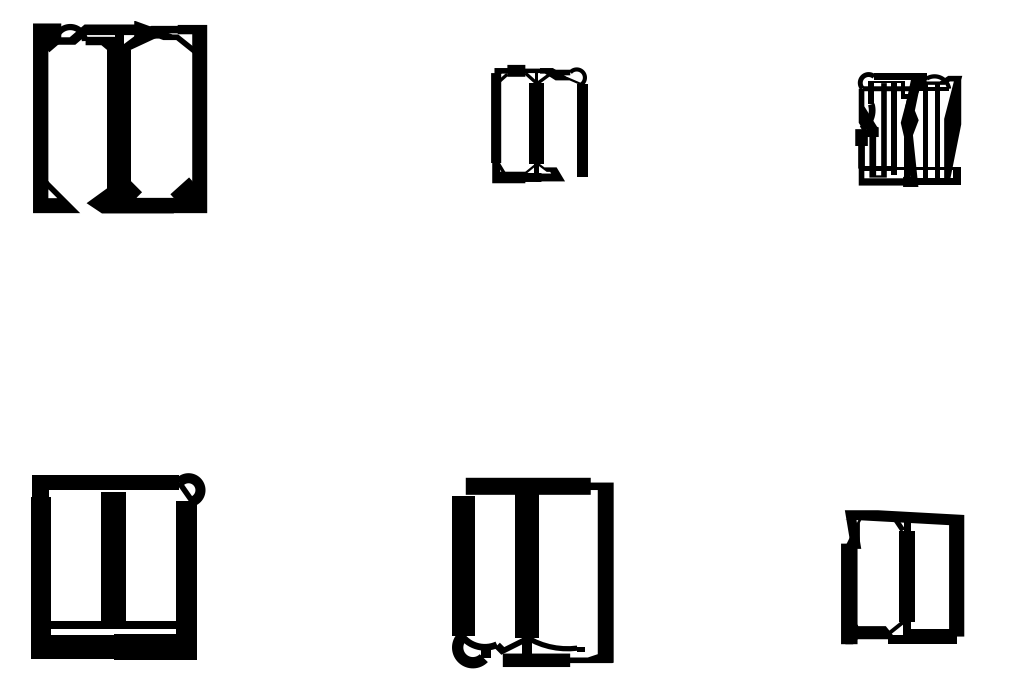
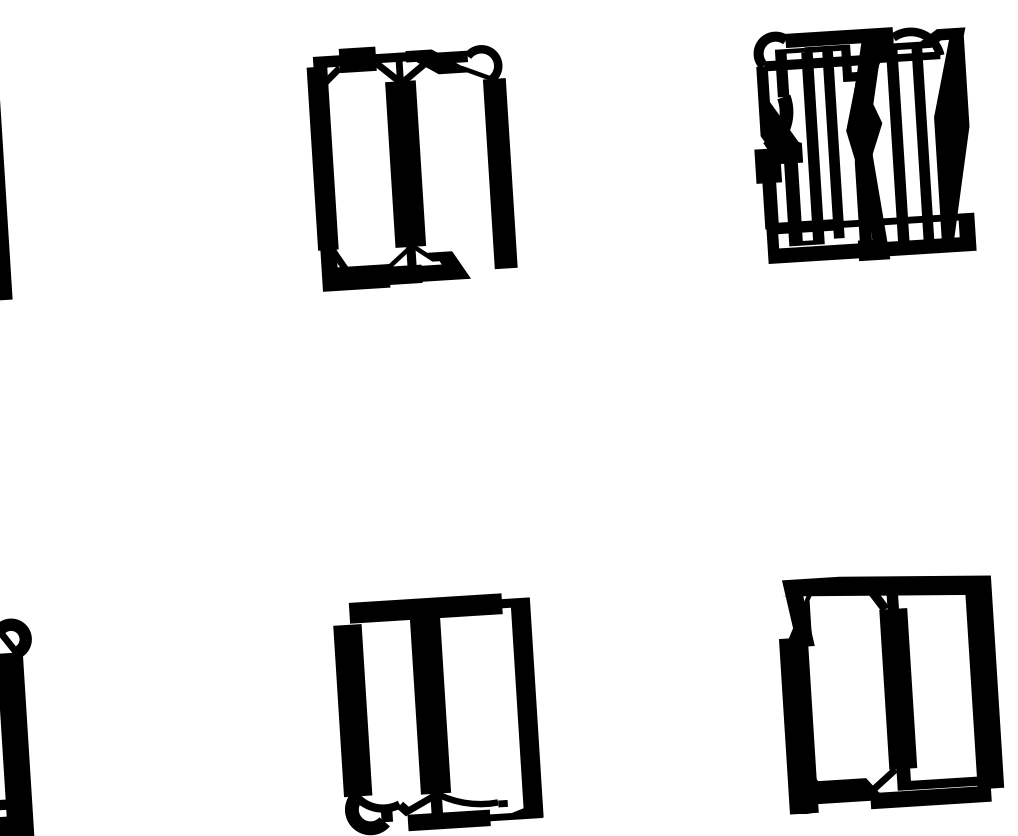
part: (539, 123) -> (411, 164), size x1.67
part: (908, 129) -> (862, 143), size x1.67
part: (902, 576) -> (889, 689), size x1.43

